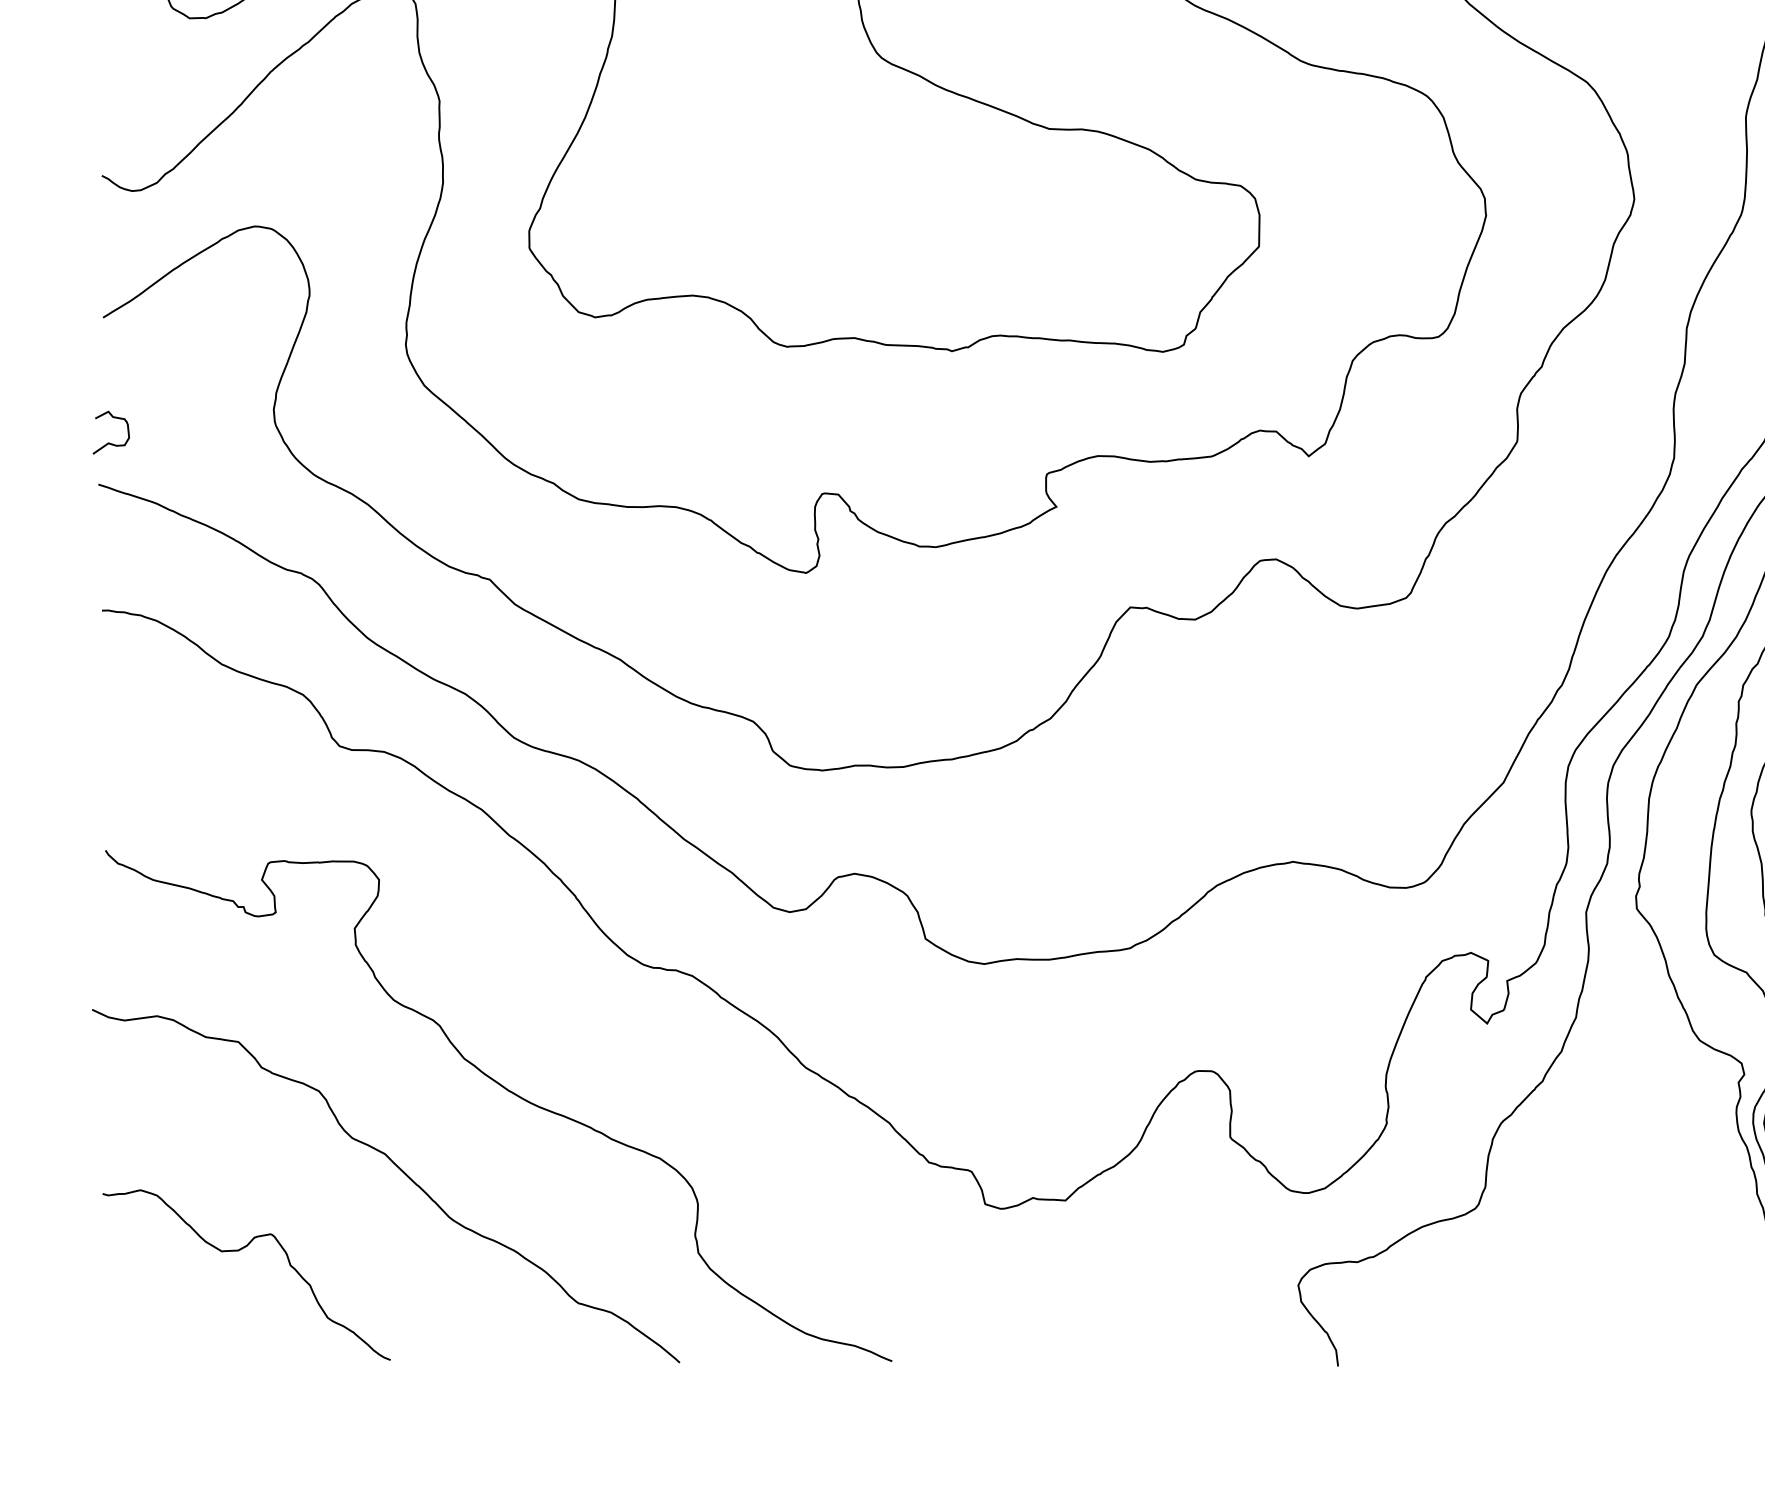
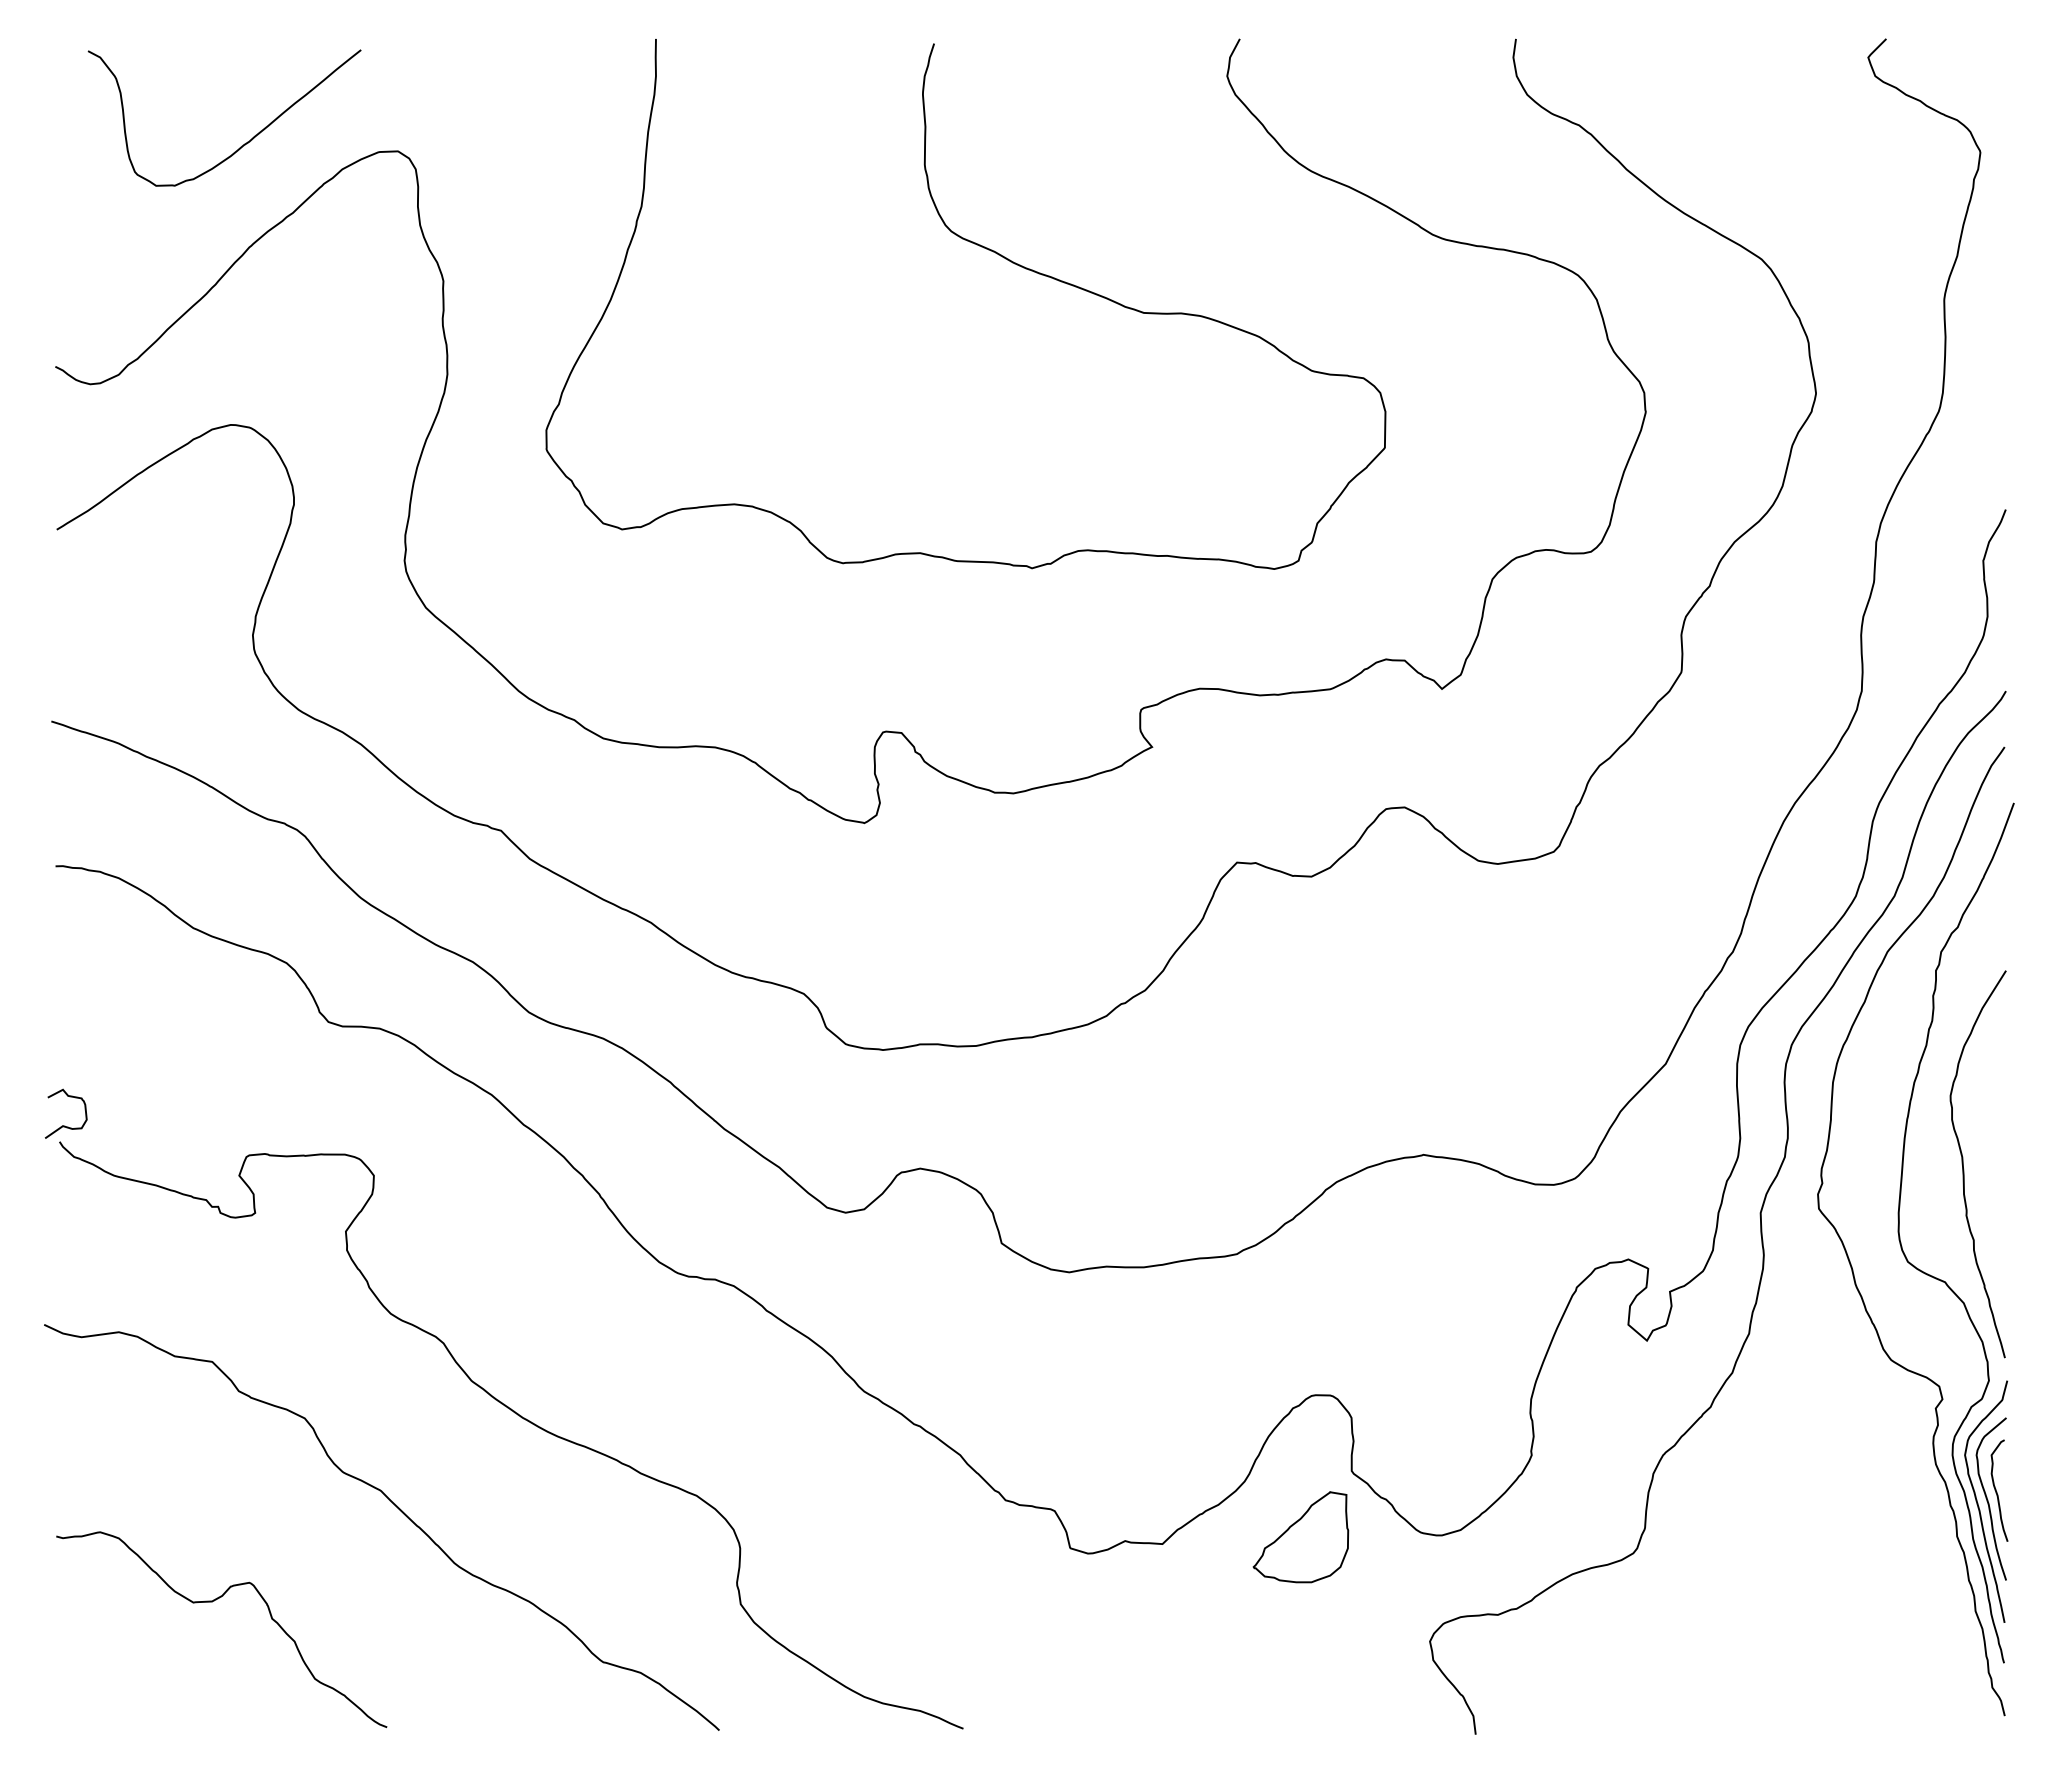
curve: (110, 442) -> (65, 1125), moved
part: (1185, 1194) -> (1300, 1537), added

